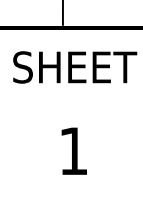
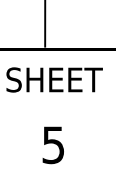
text: (72, 151) -> (52, 145), 1 -> 5

